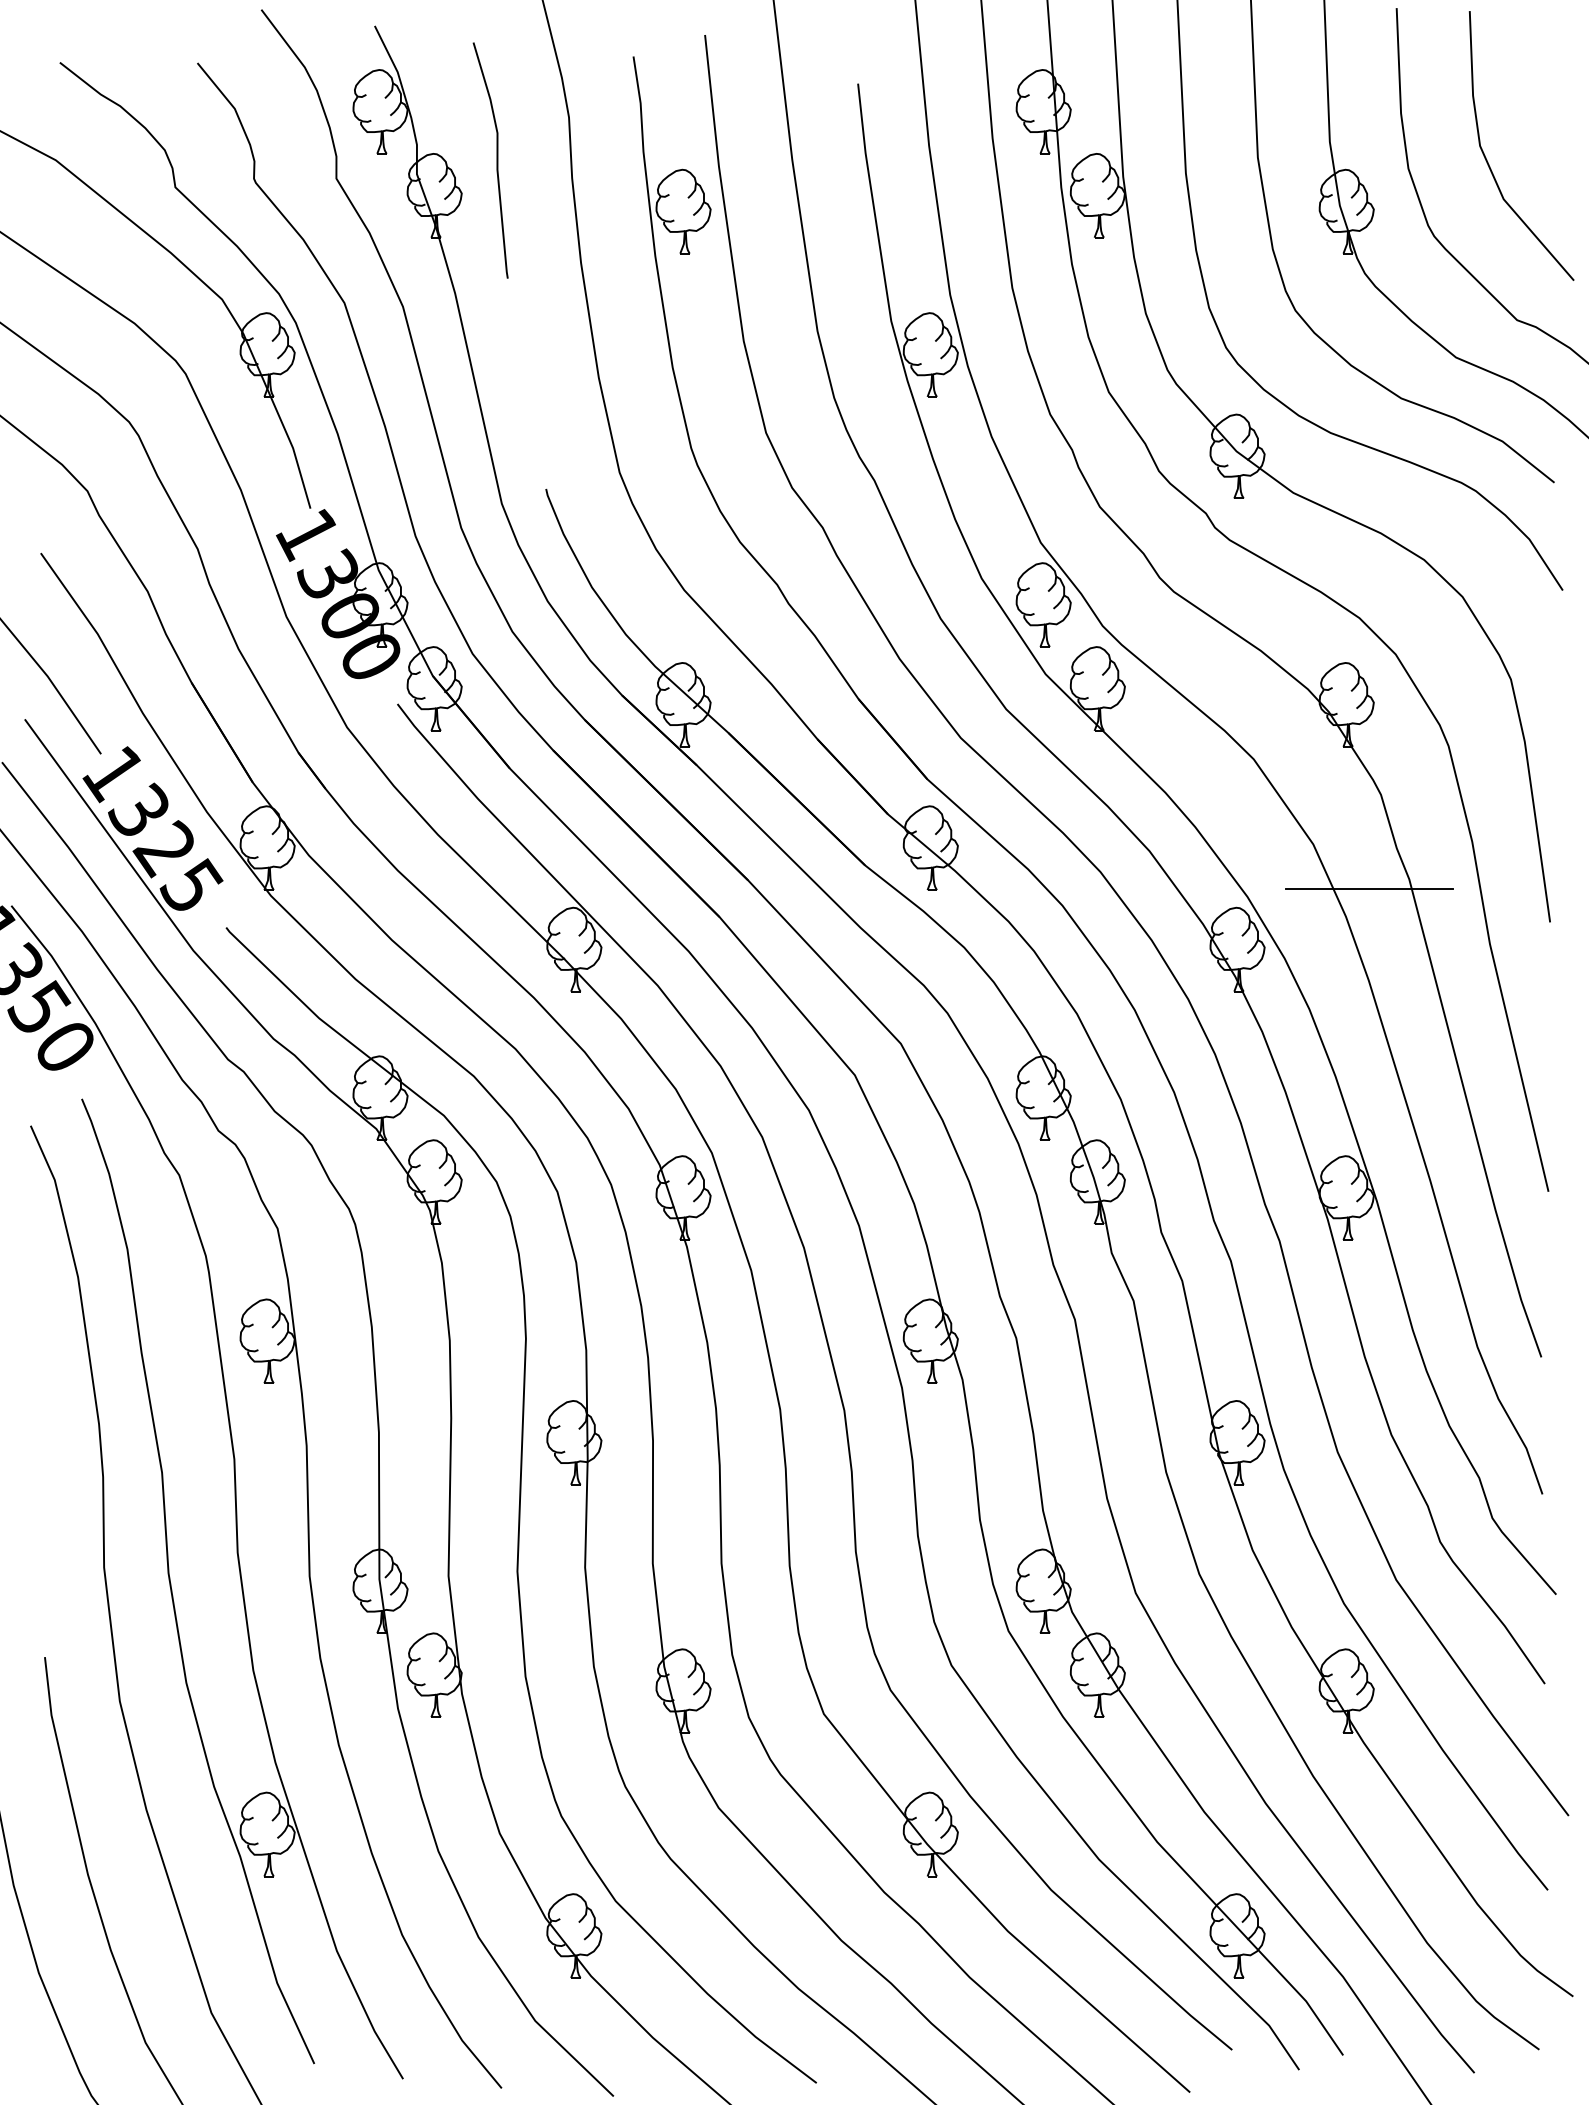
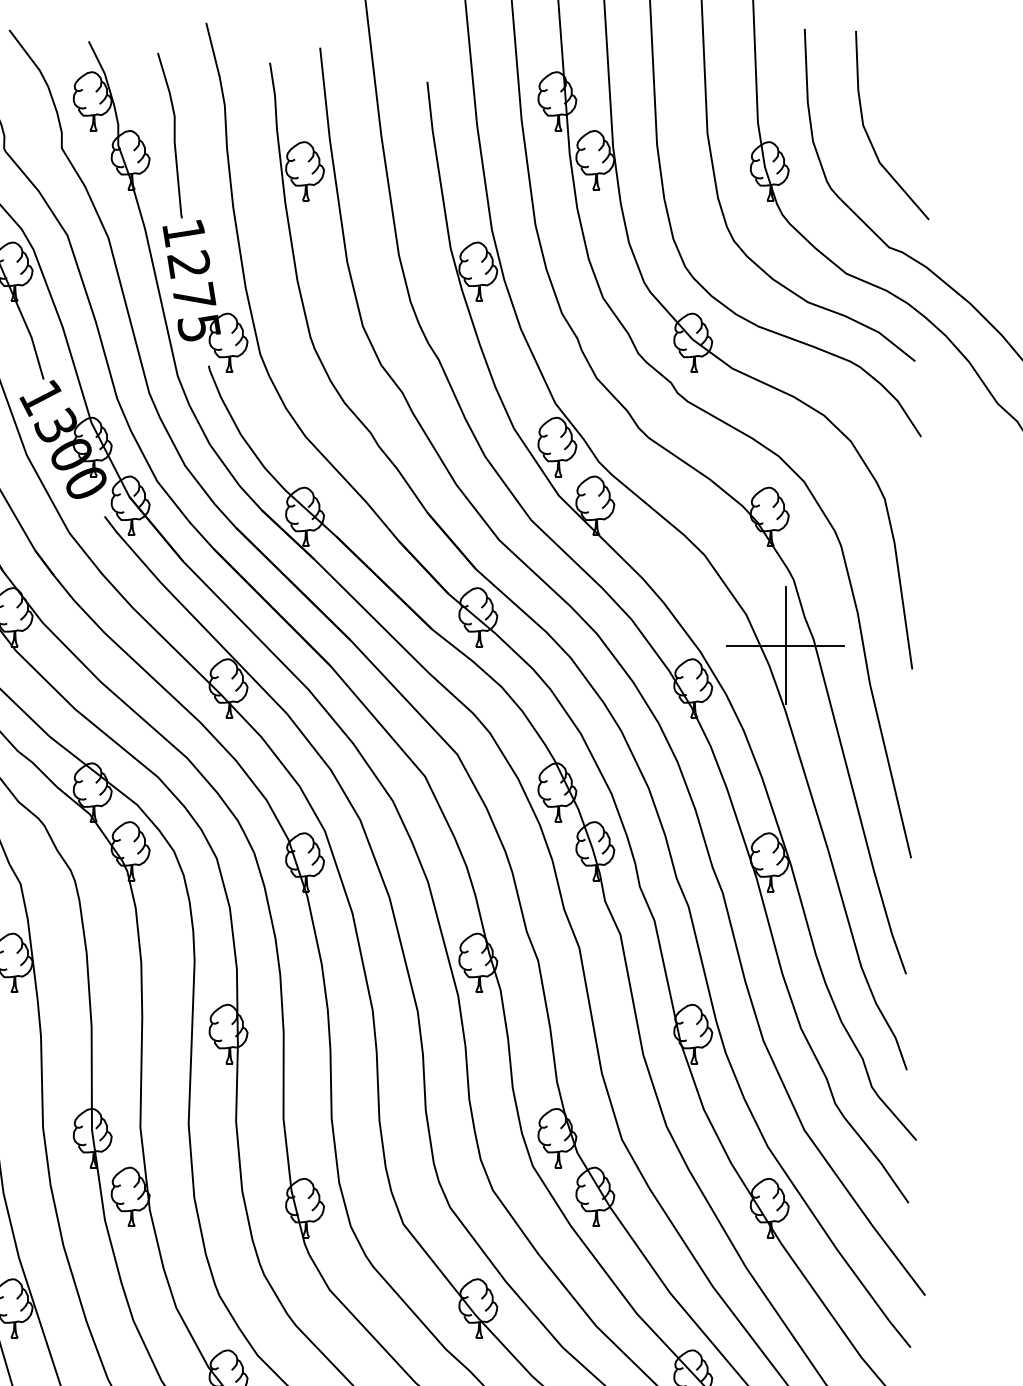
part: (541, 389) -> (205, 296), added
line: (1369, 888) -> (785, 645), added

